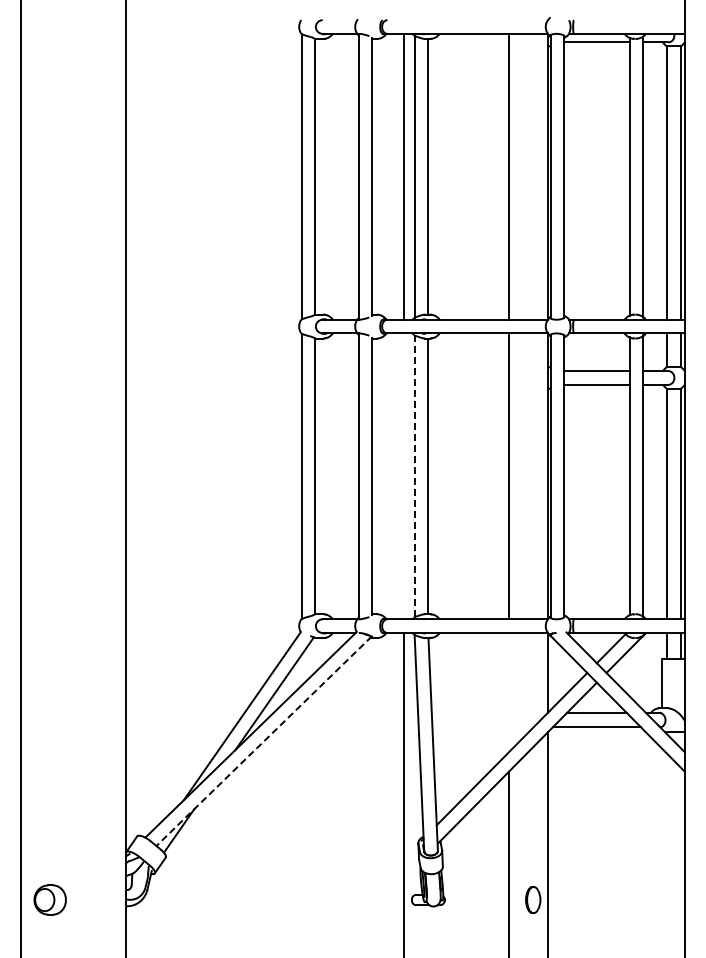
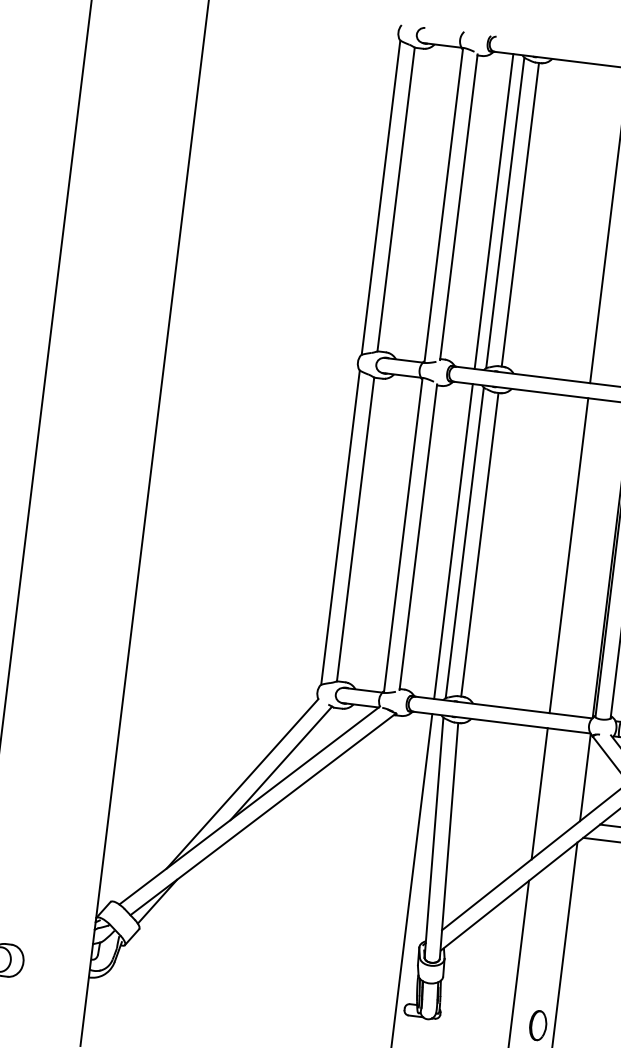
line: (404, 476) -> (453, 541), added
line: (414, 476) -> (464, 543), dashed -> solid
line: (509, 692) -> (540, 793), added
line: (263, 741) -> (262, 814), dashed -> solid

